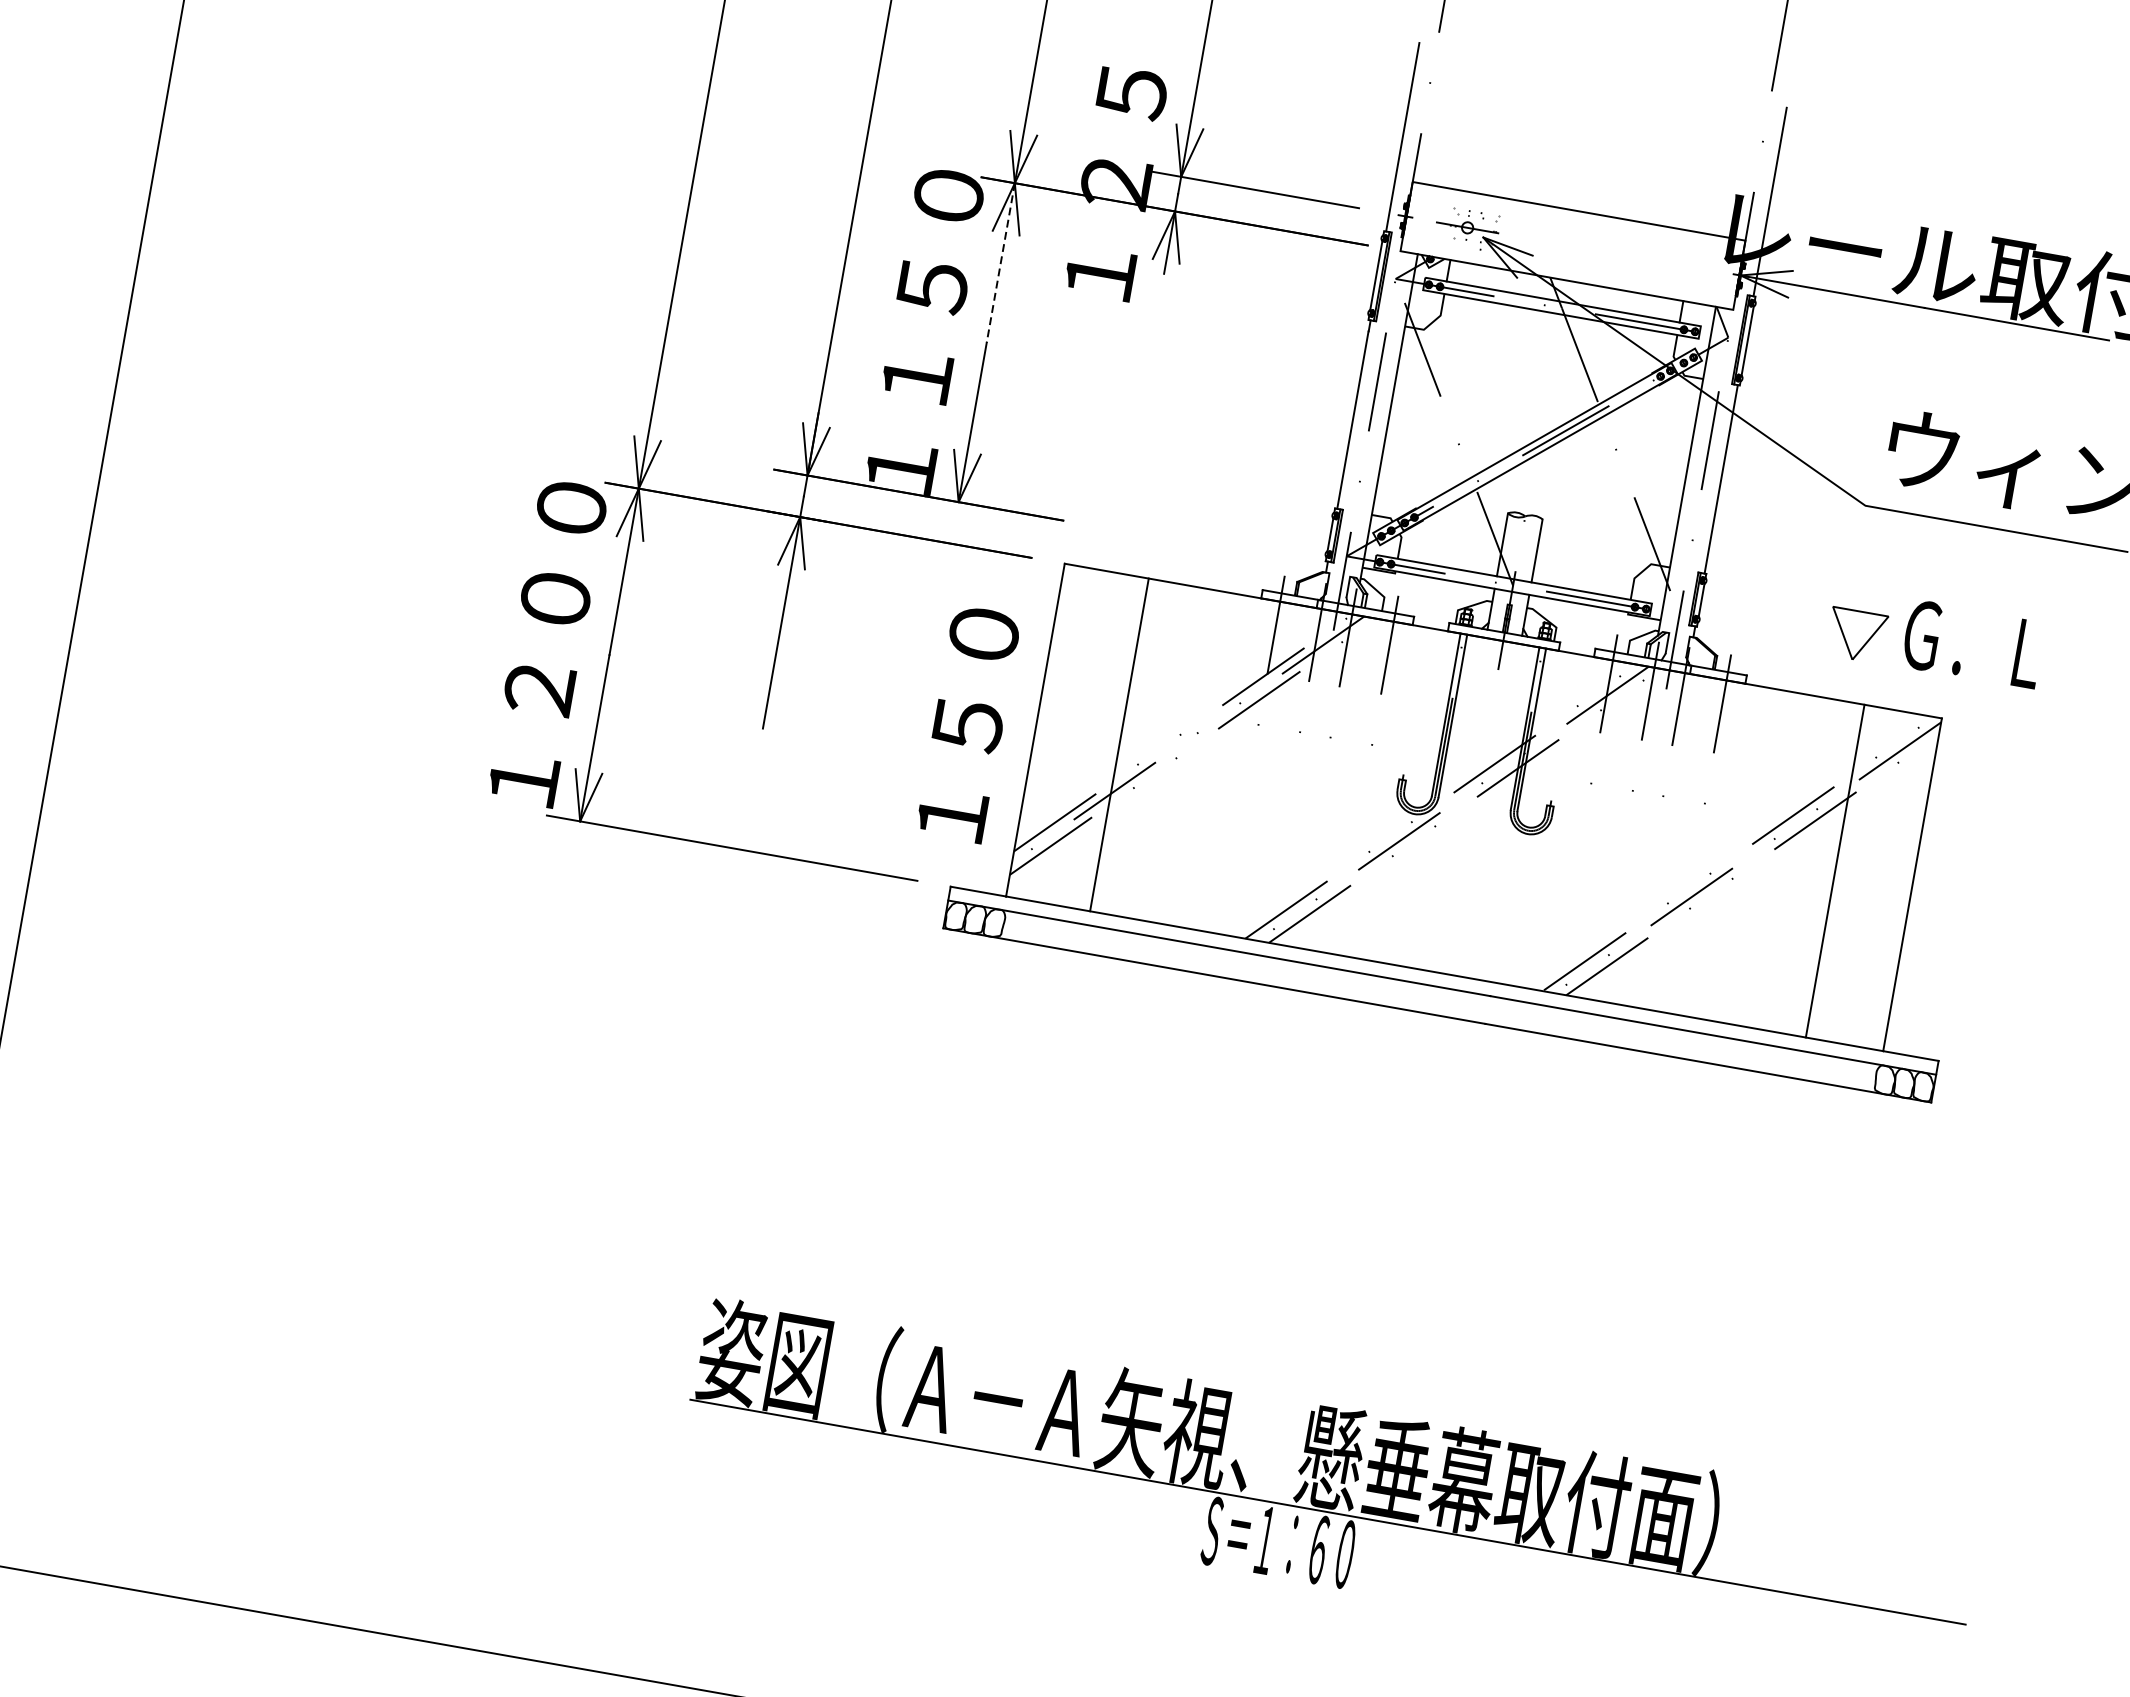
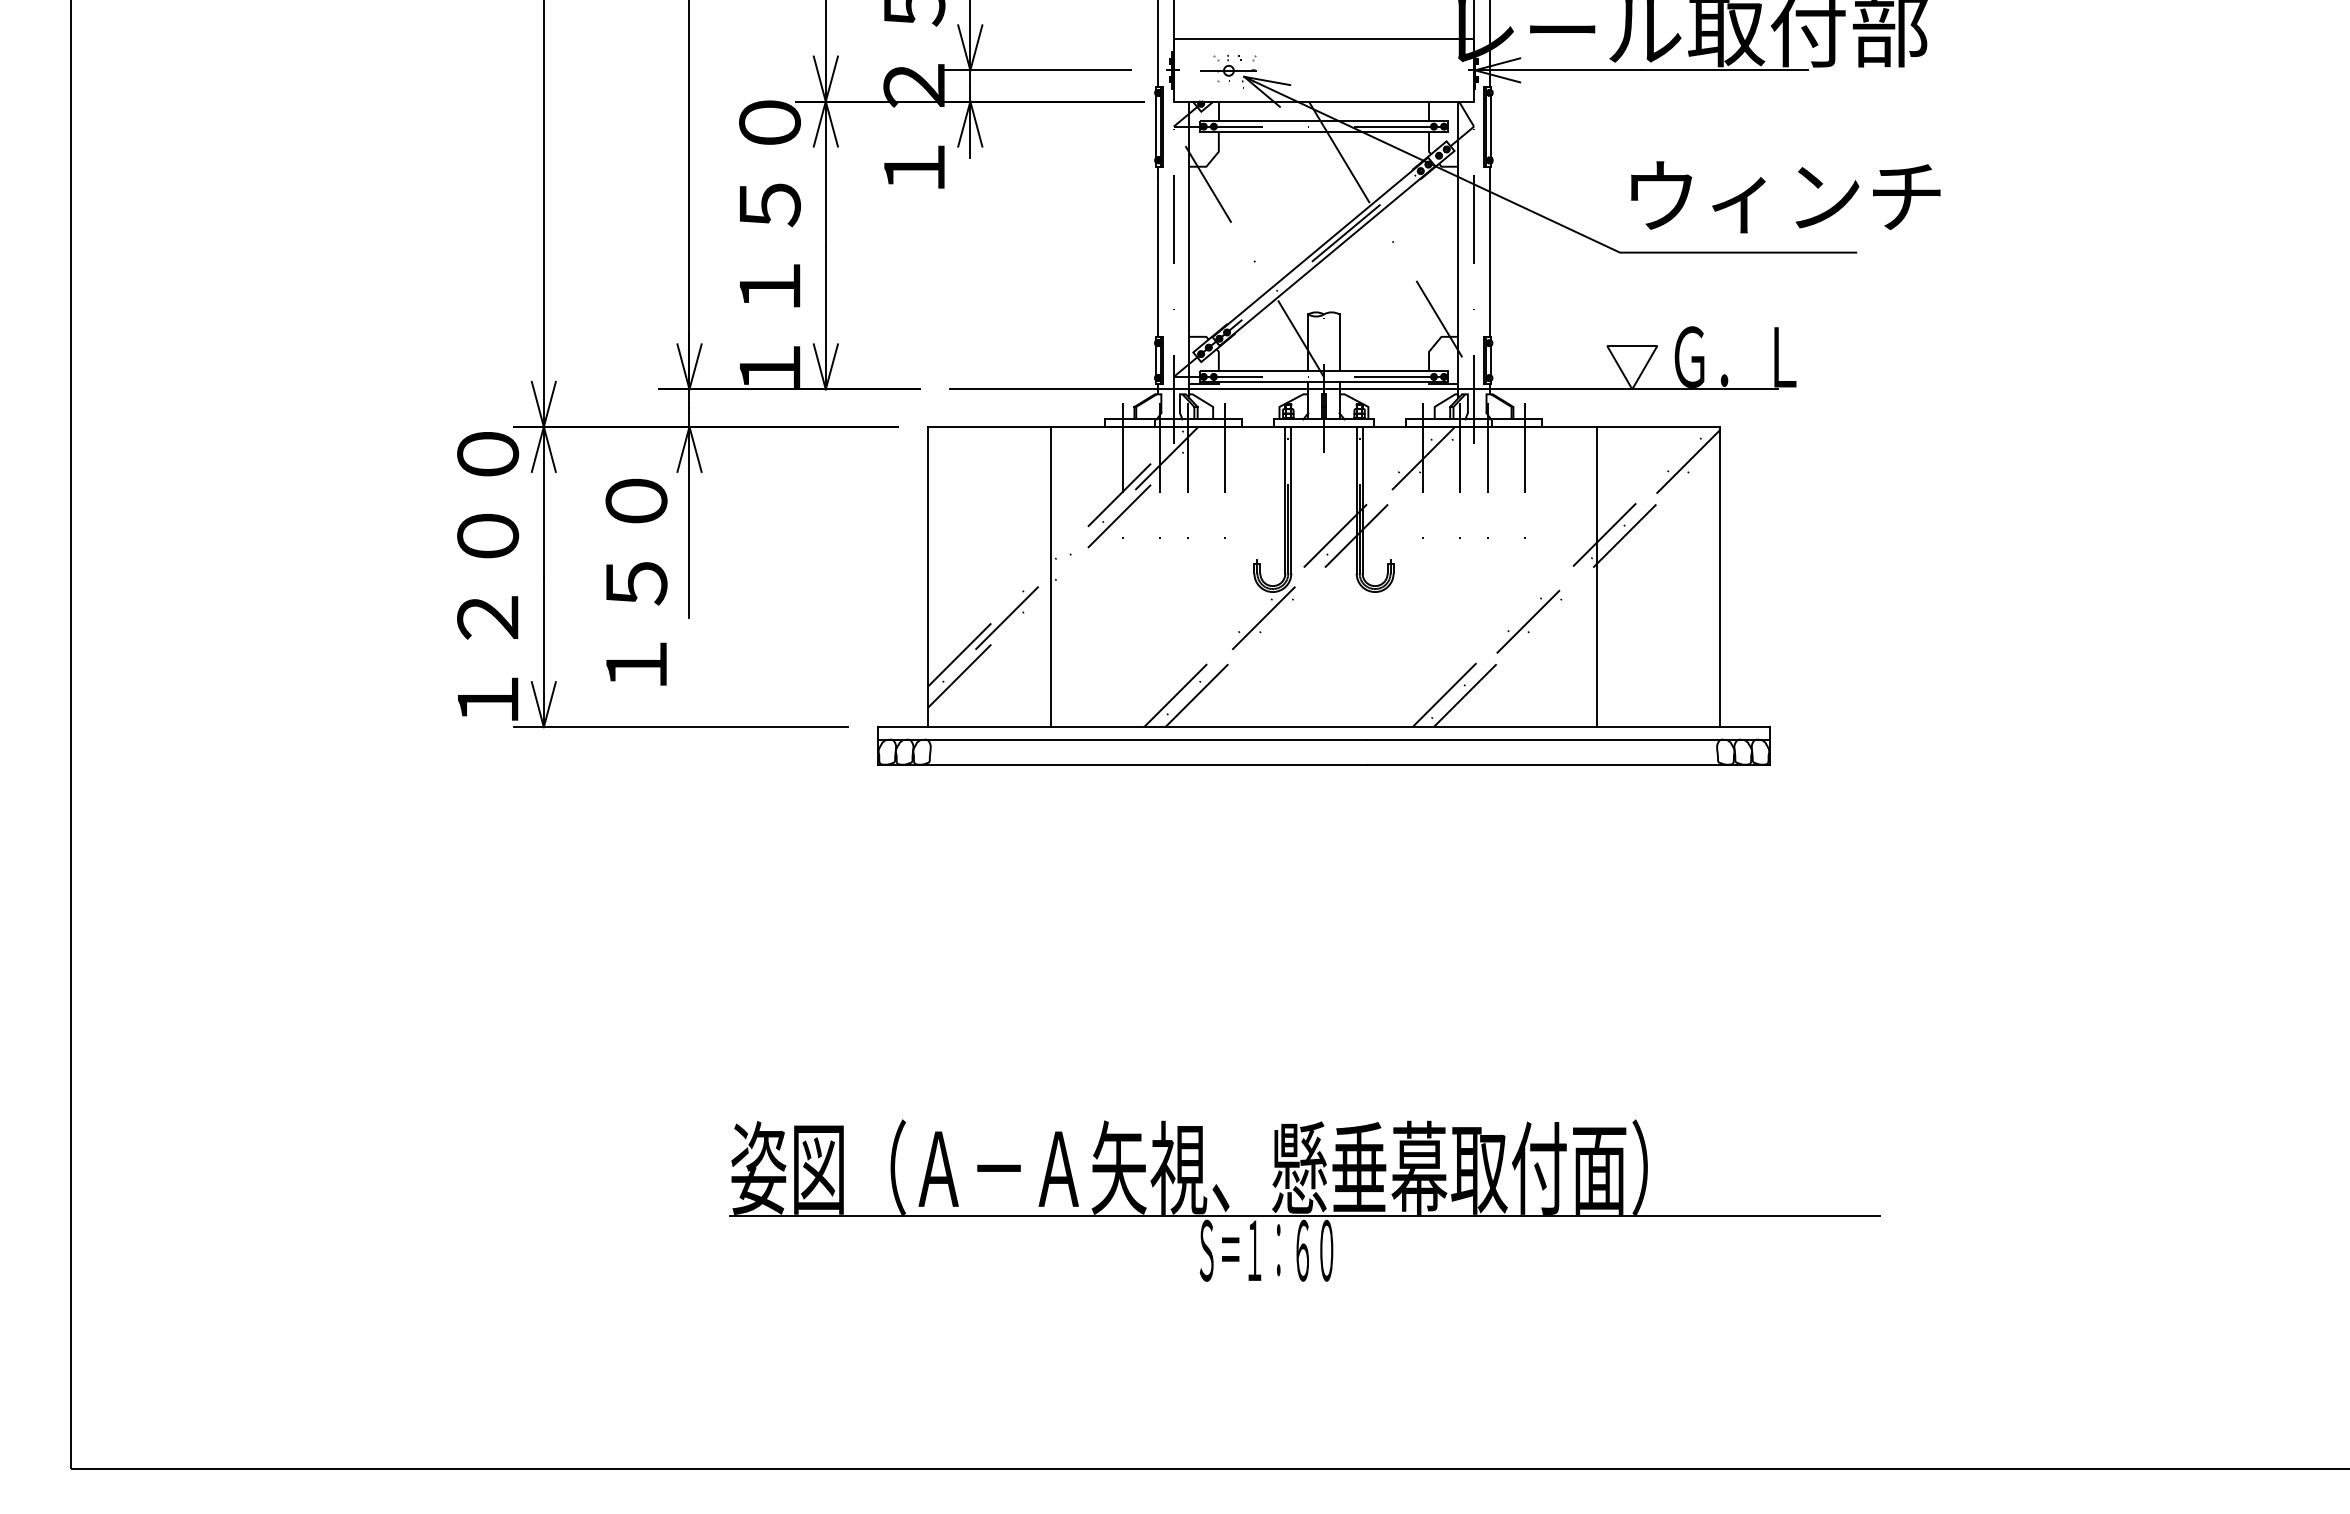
line: (1000, 262) -> (825, 173), dashed -> solid
line: (1554, 607) -> (1363, 389), added
text: (968, 723) -> (636, 581), moved
line: (1119, 744) -> (1050, 576), moved
line: (1834, 870) -> (1596, 576), moved

